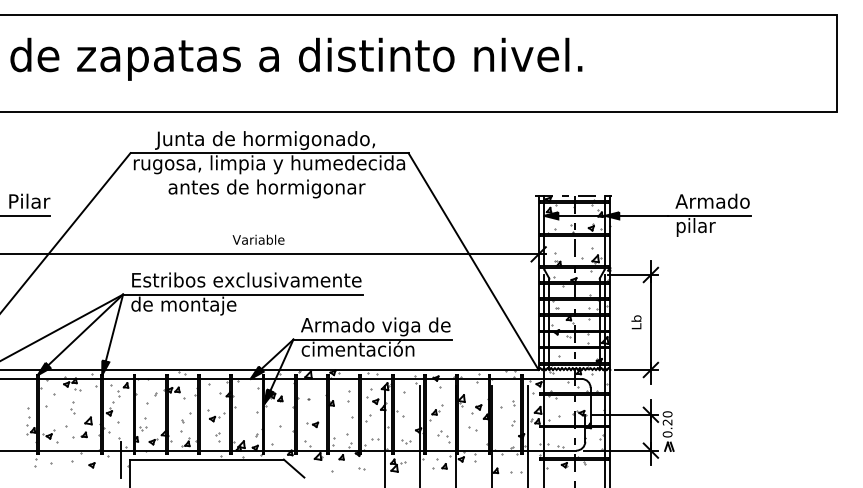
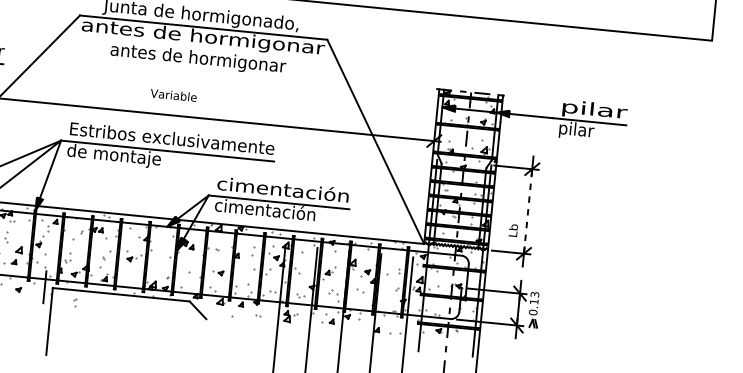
text: (269, 164) -> (202, 37), rugosa, limpia y humedecida -> antes de hormigonar
text: (712, 202) -> (593, 110), Armado -> pilar
text: (258, 239) -> (173, 95), moved
text: (636, 322) -> (513, 230), moved
line: (650, 322) -> (527, 211), solid -> dashed
text: (375, 326) -> (282, 191), Armado viga de -> cimentación
text: (667, 418) -> (534, 298), 0.20 -> 0.13
part: (217, 437) -> (74, 302), moved

